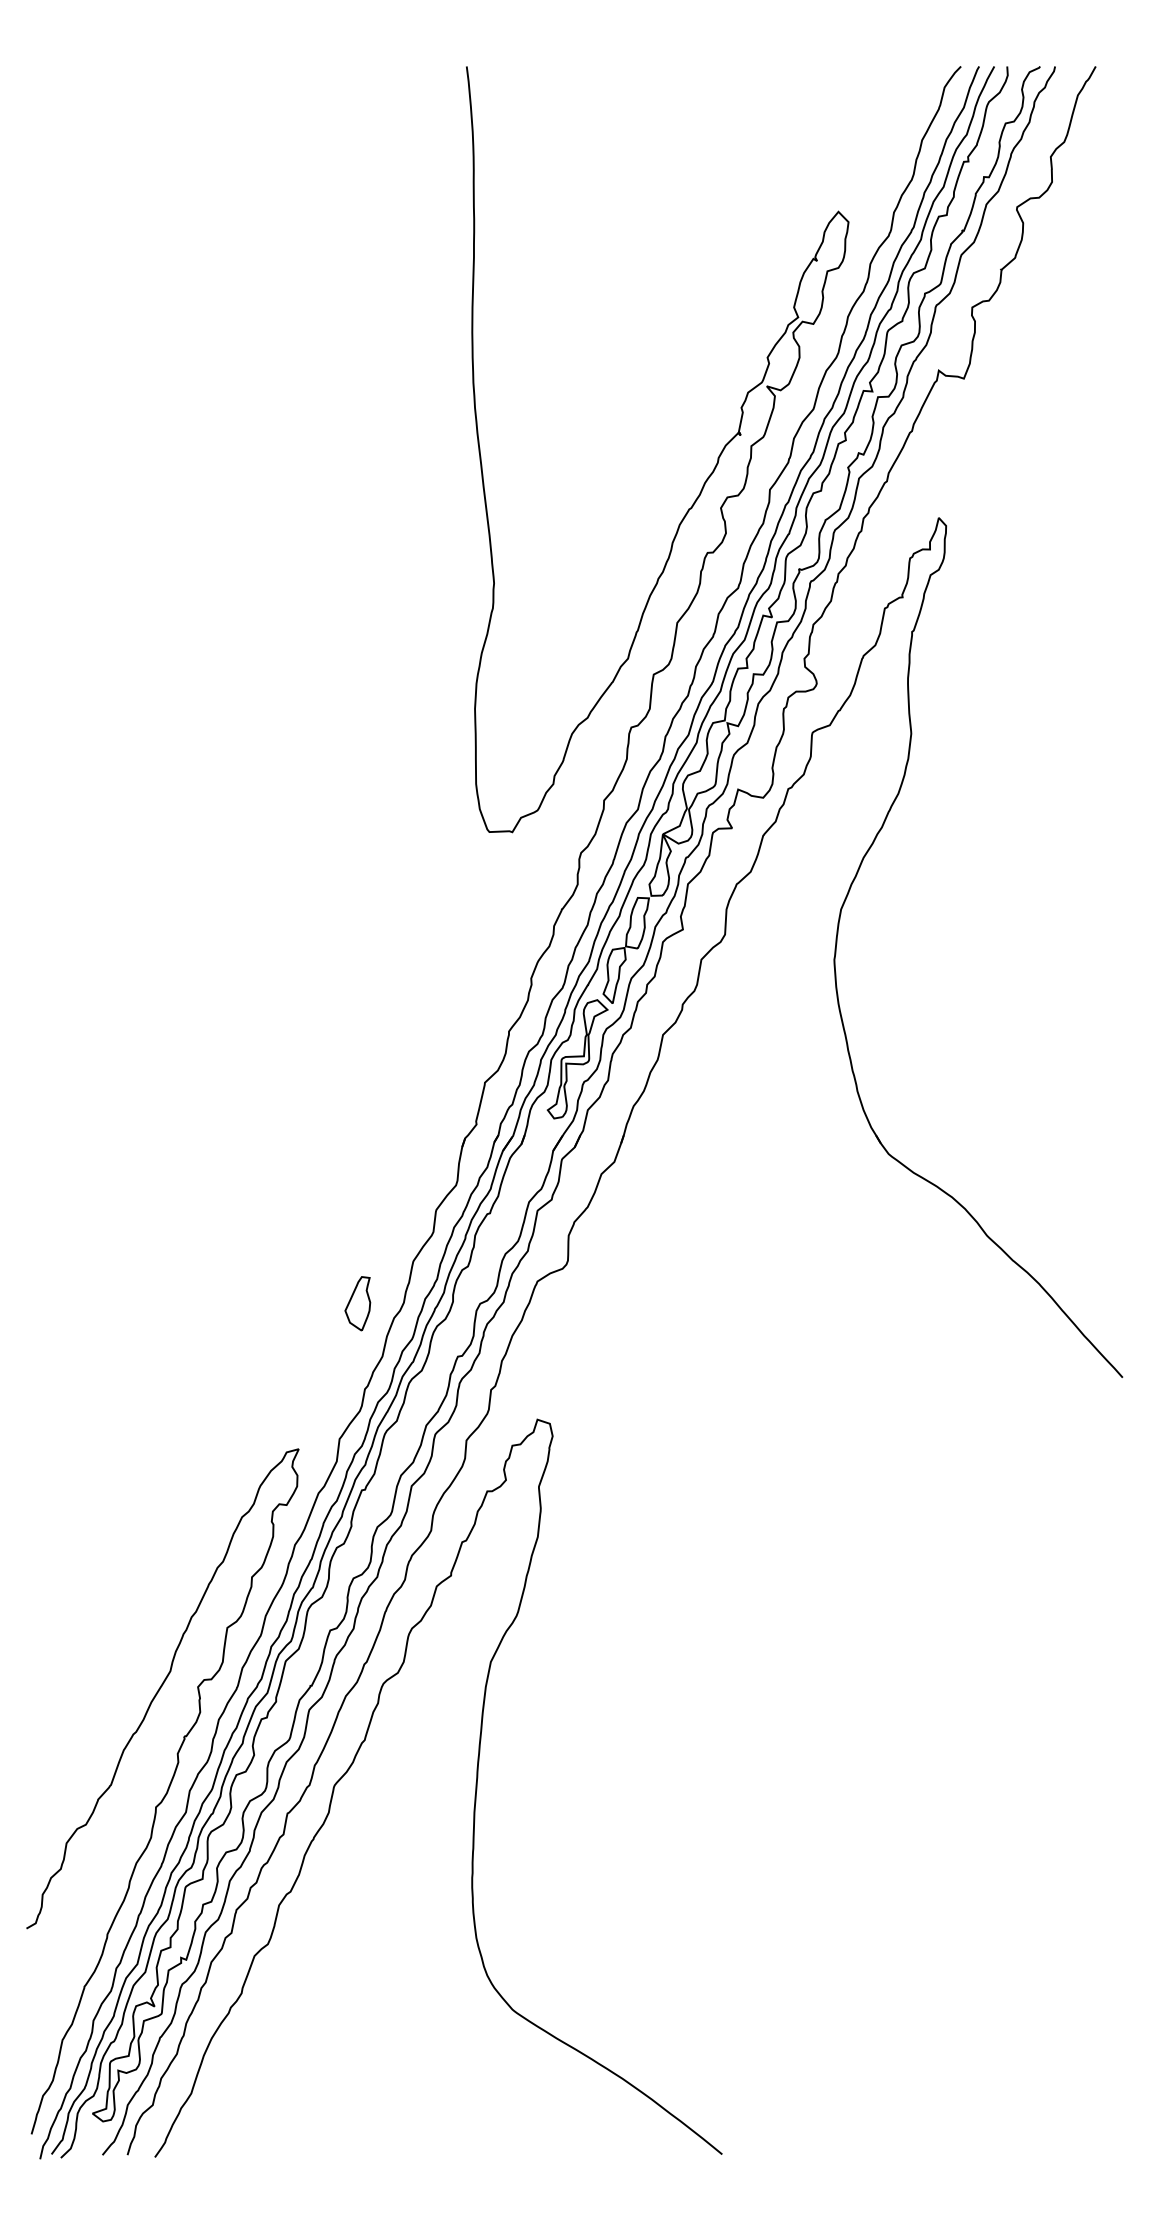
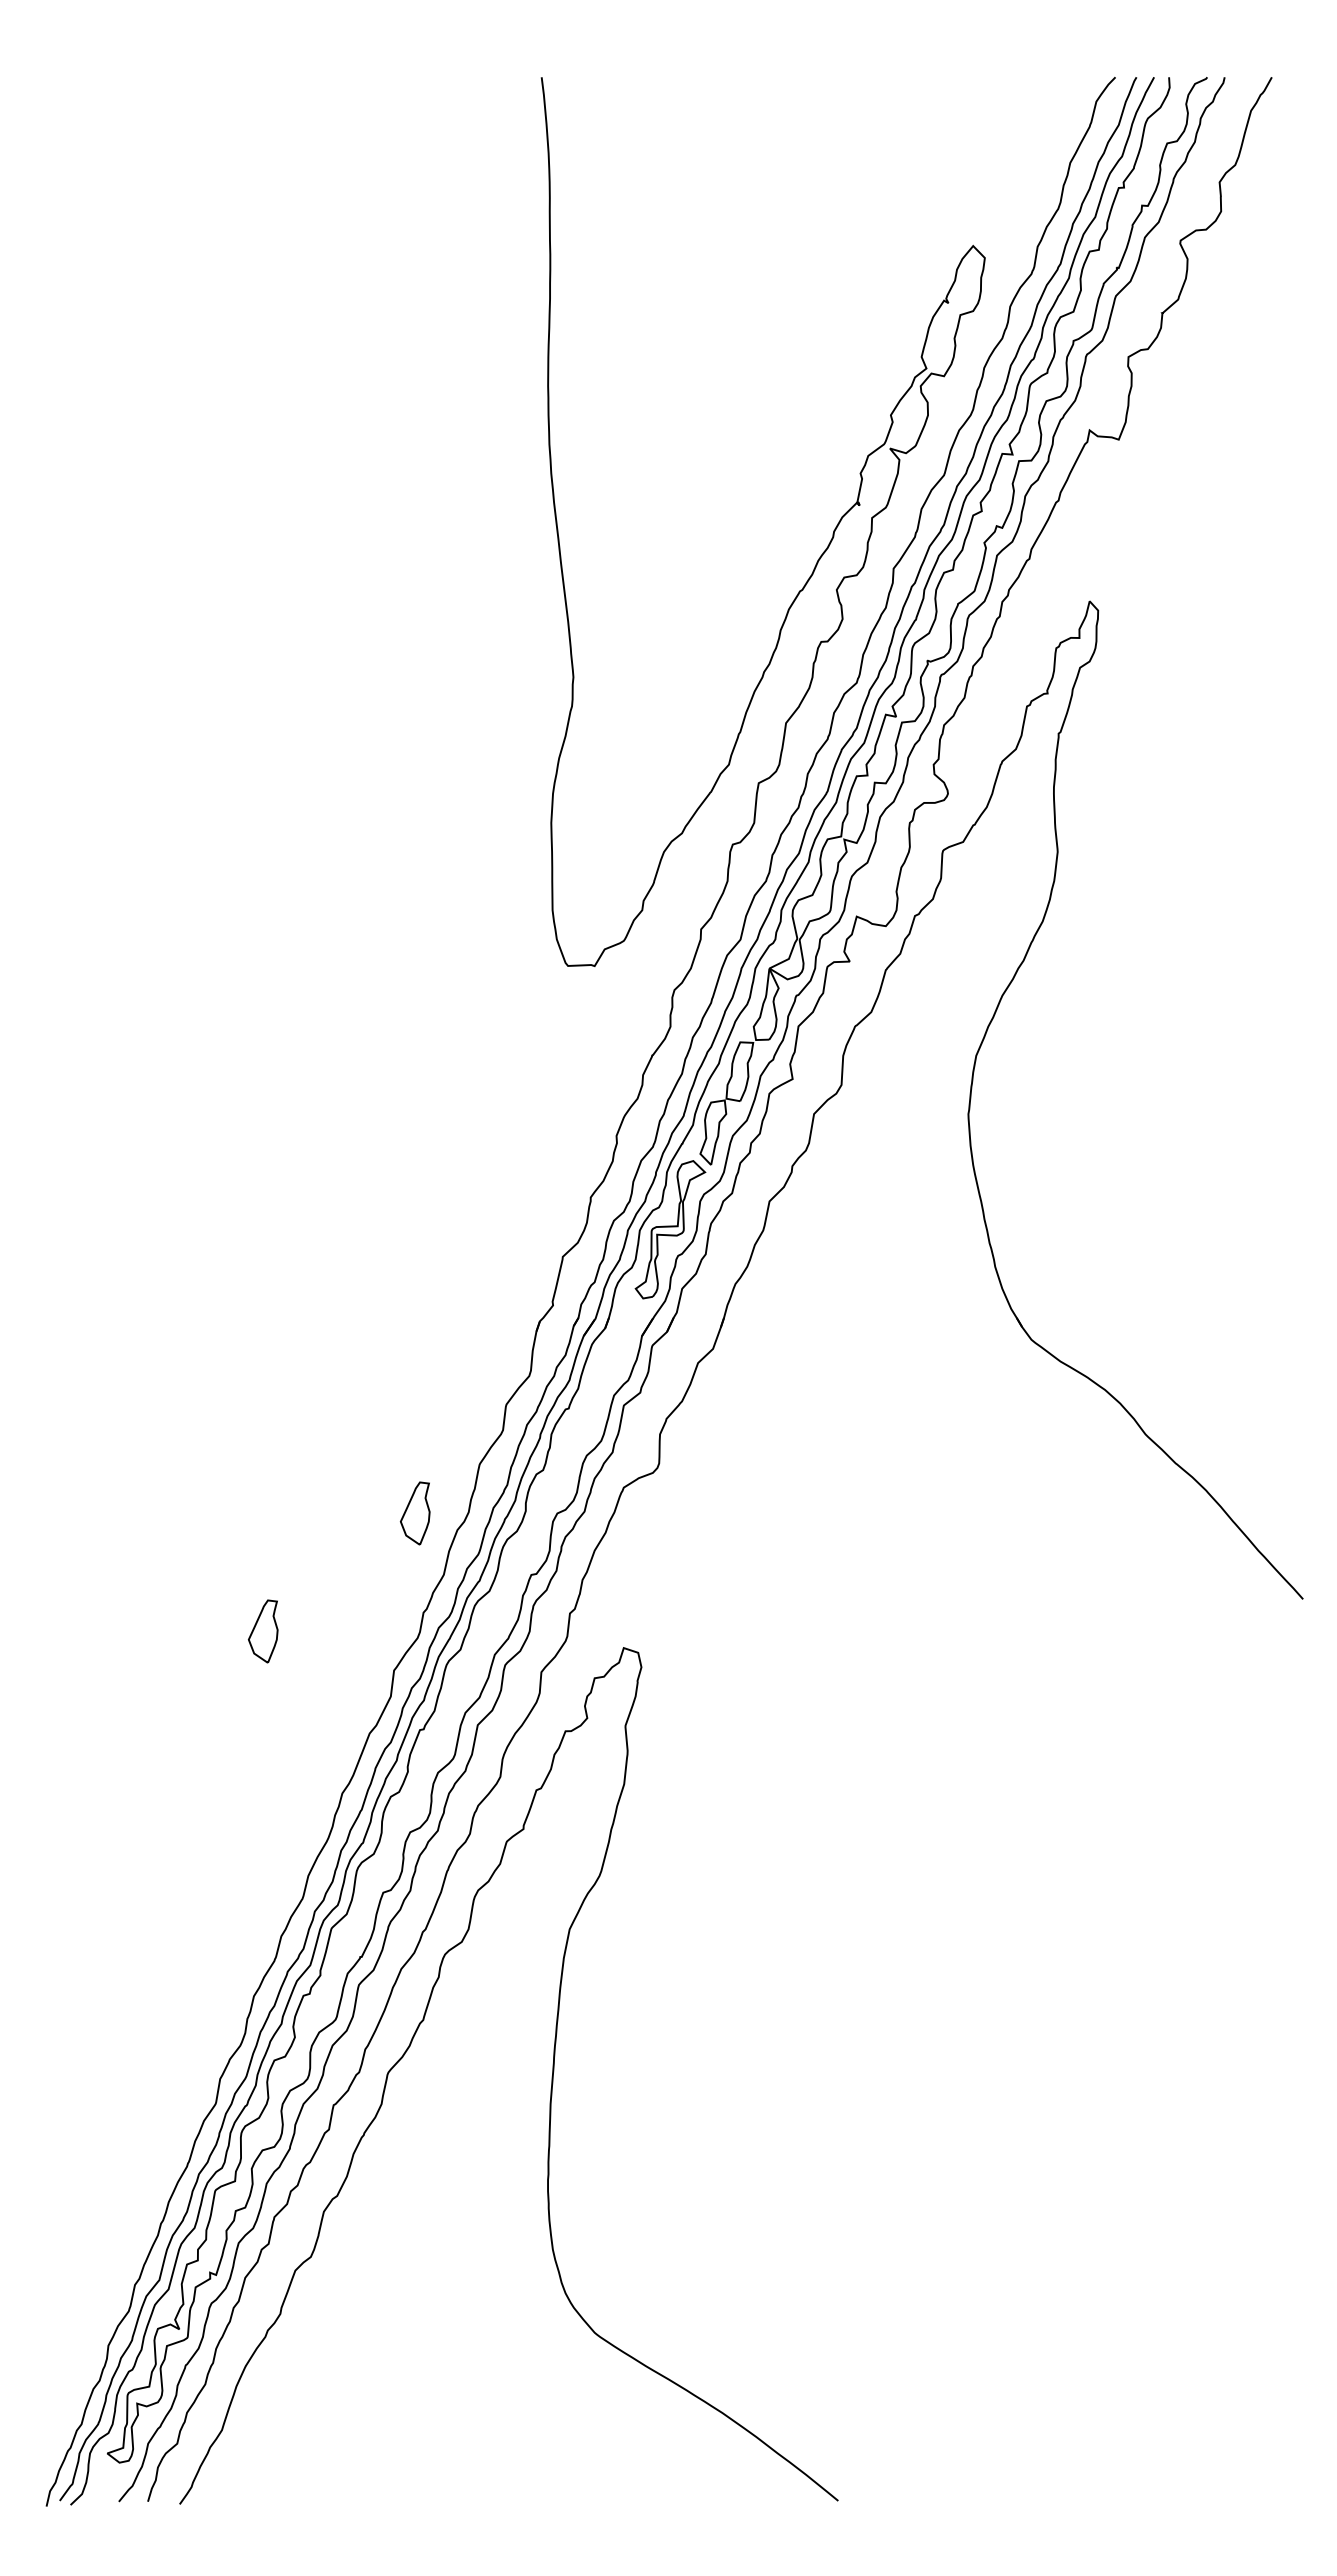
part: (226, 1405) -> (262, 1631), added
curve: (165, 1793) -> (192, 2081), removed

